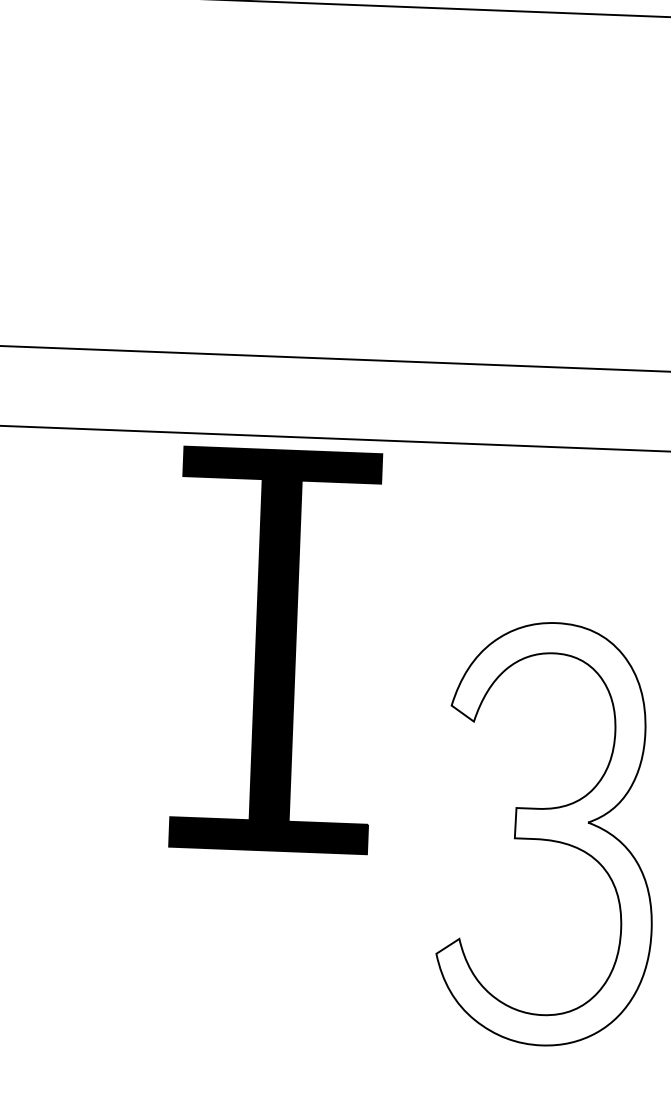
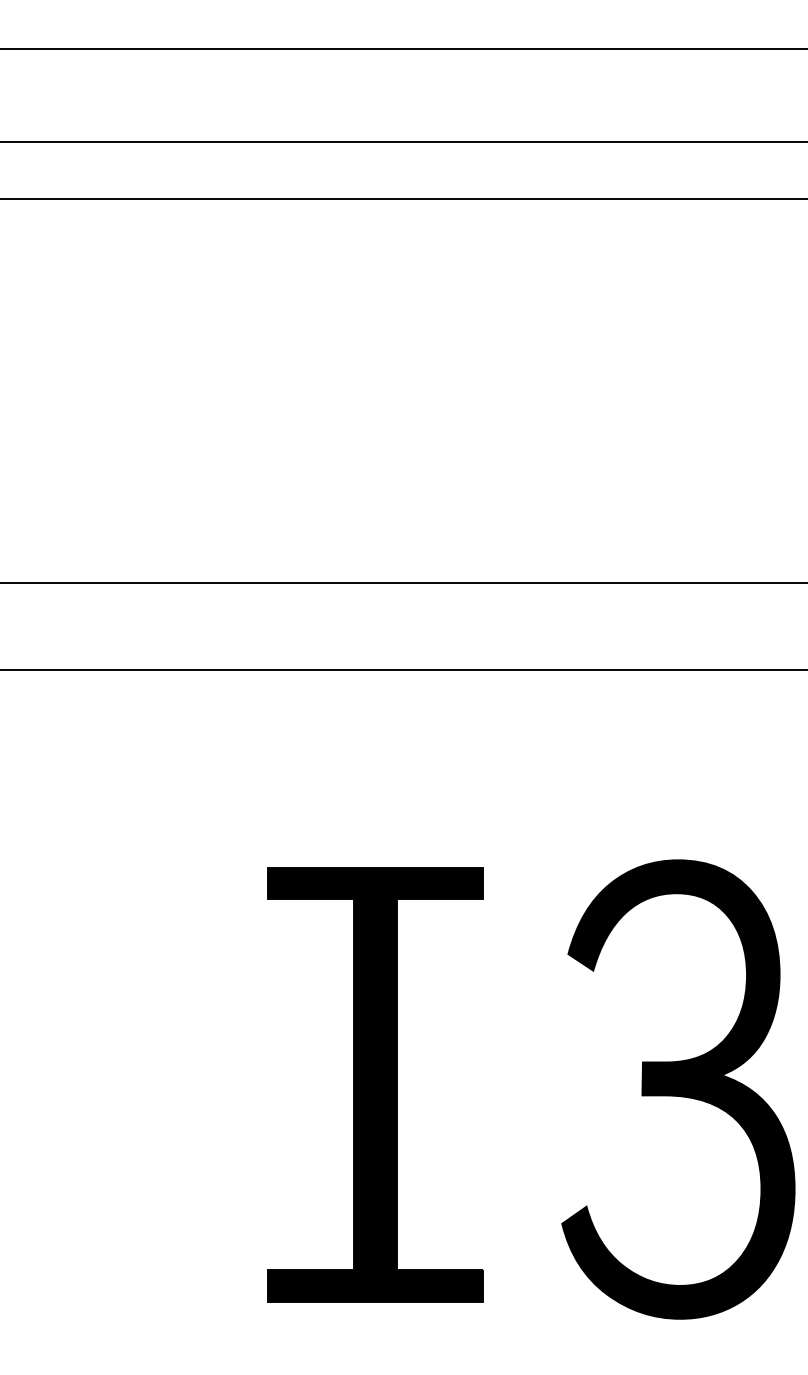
part: (275, 650) -> (375, 1084), moved
fill: (548, 834) -> (678, 1089), added

